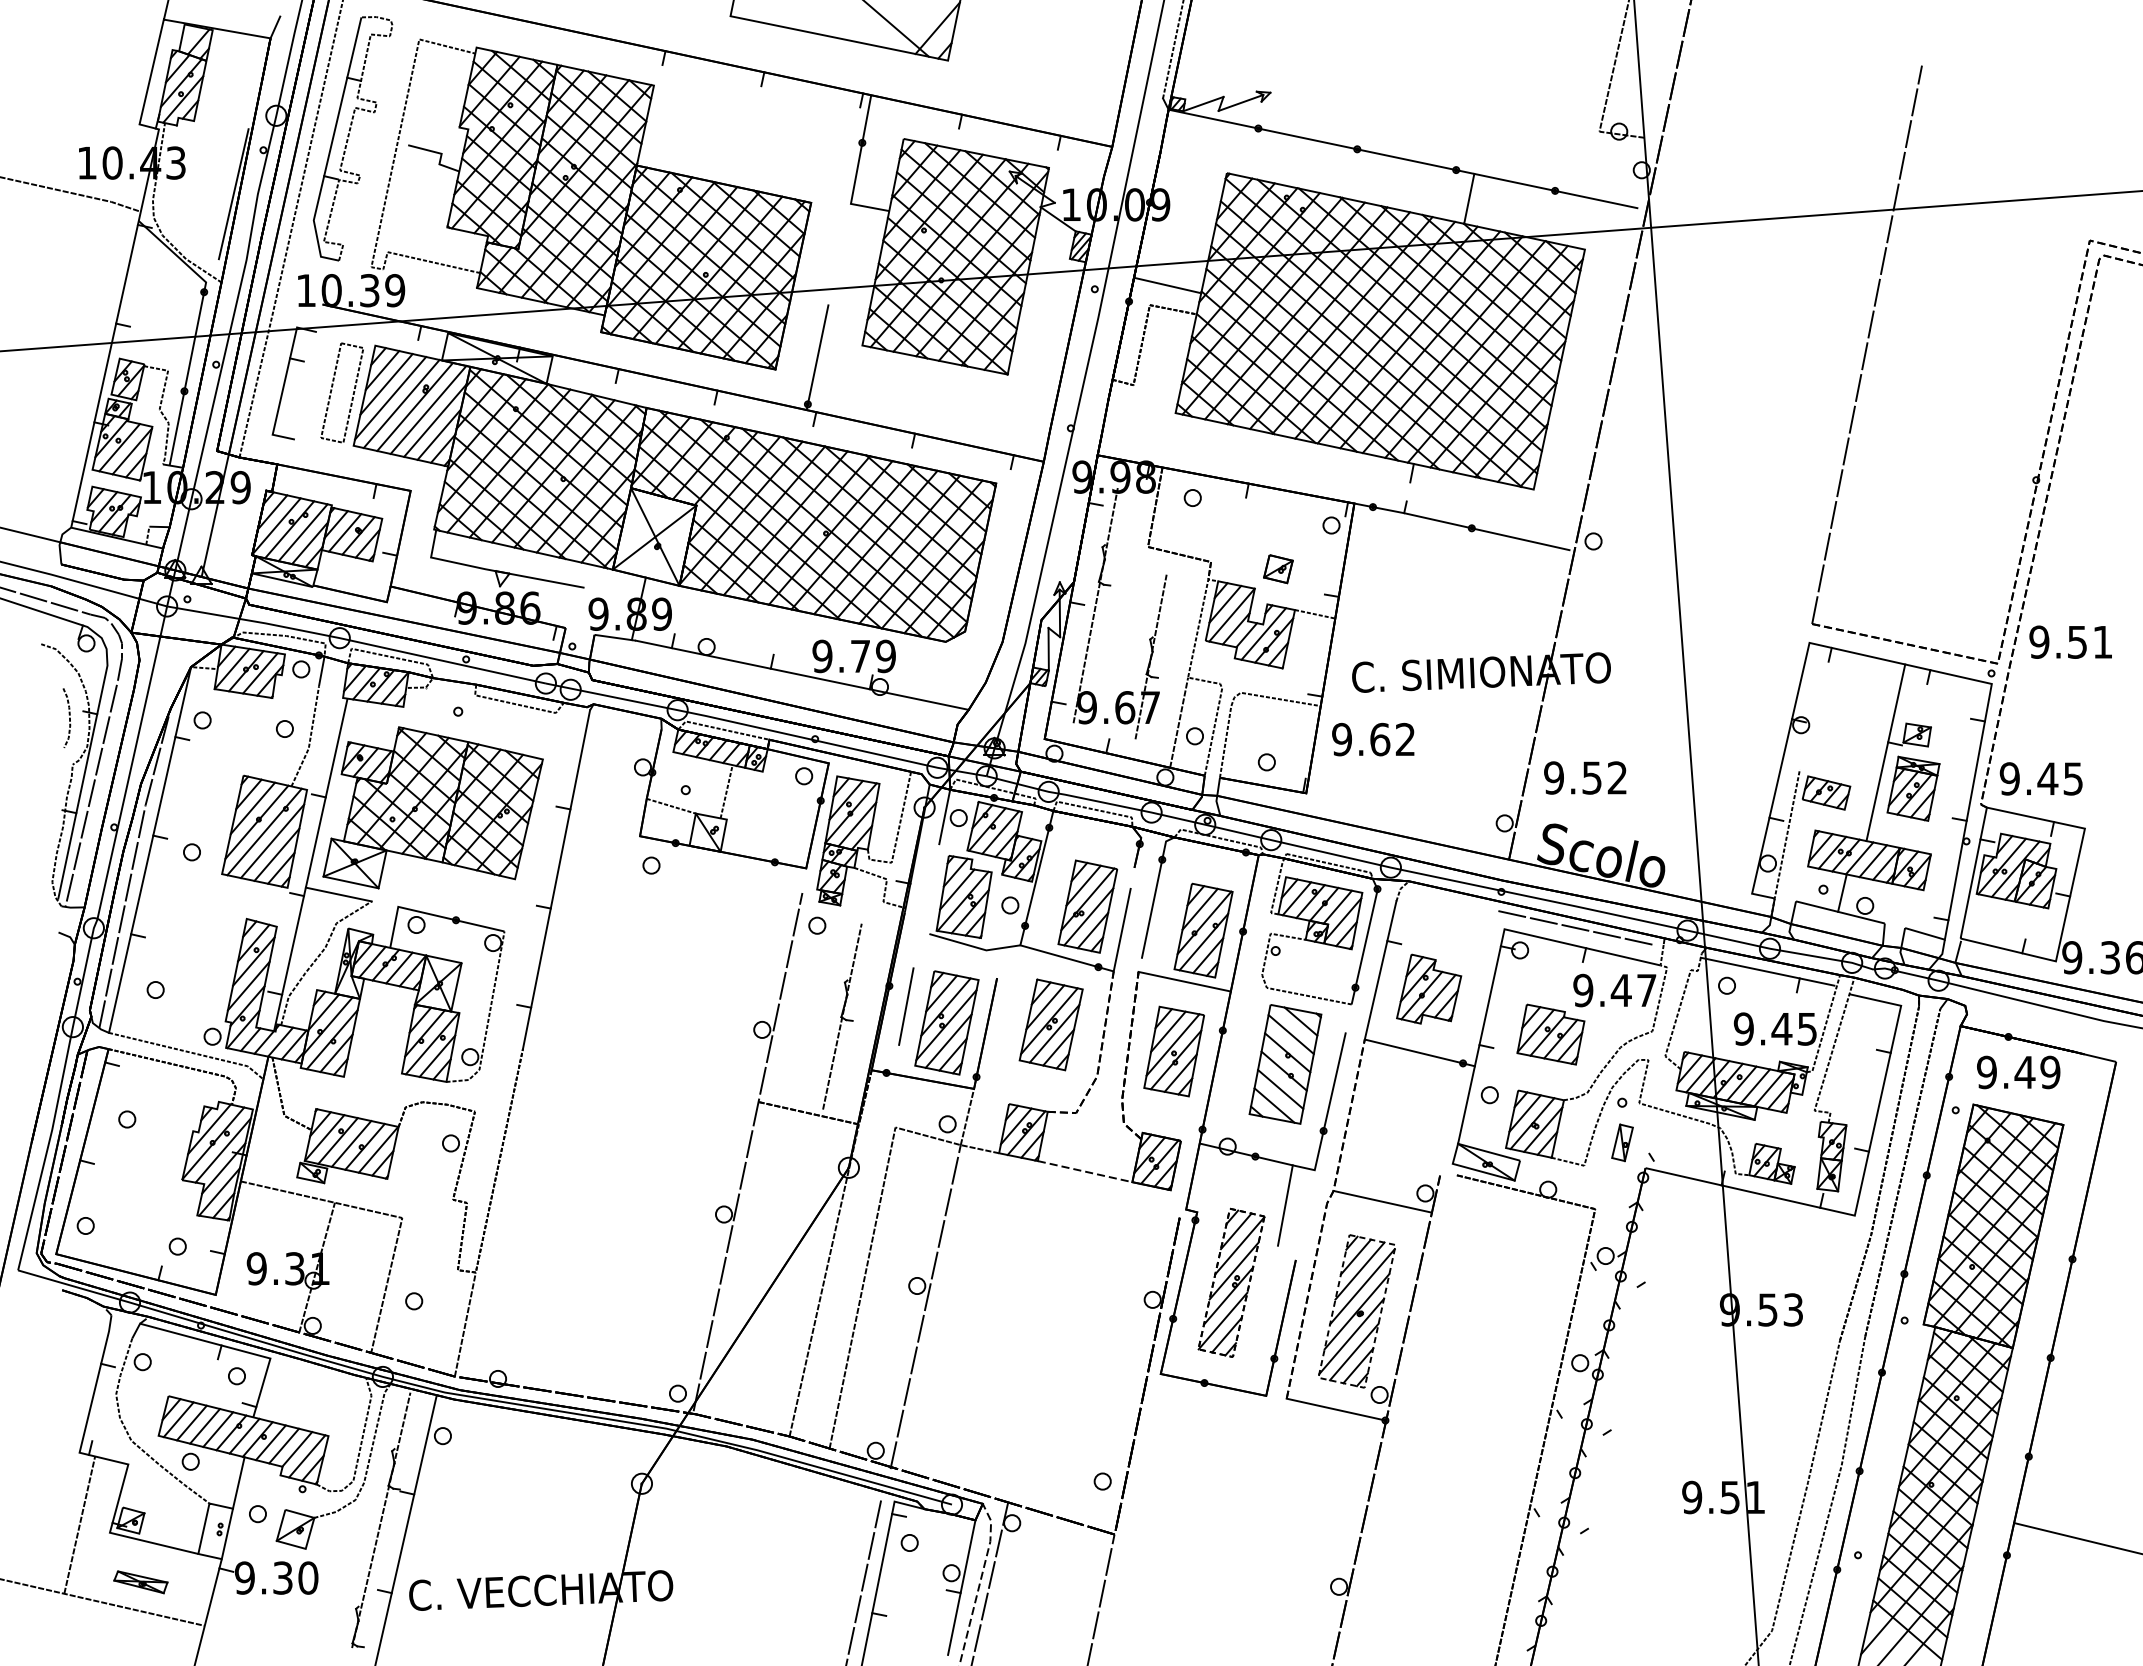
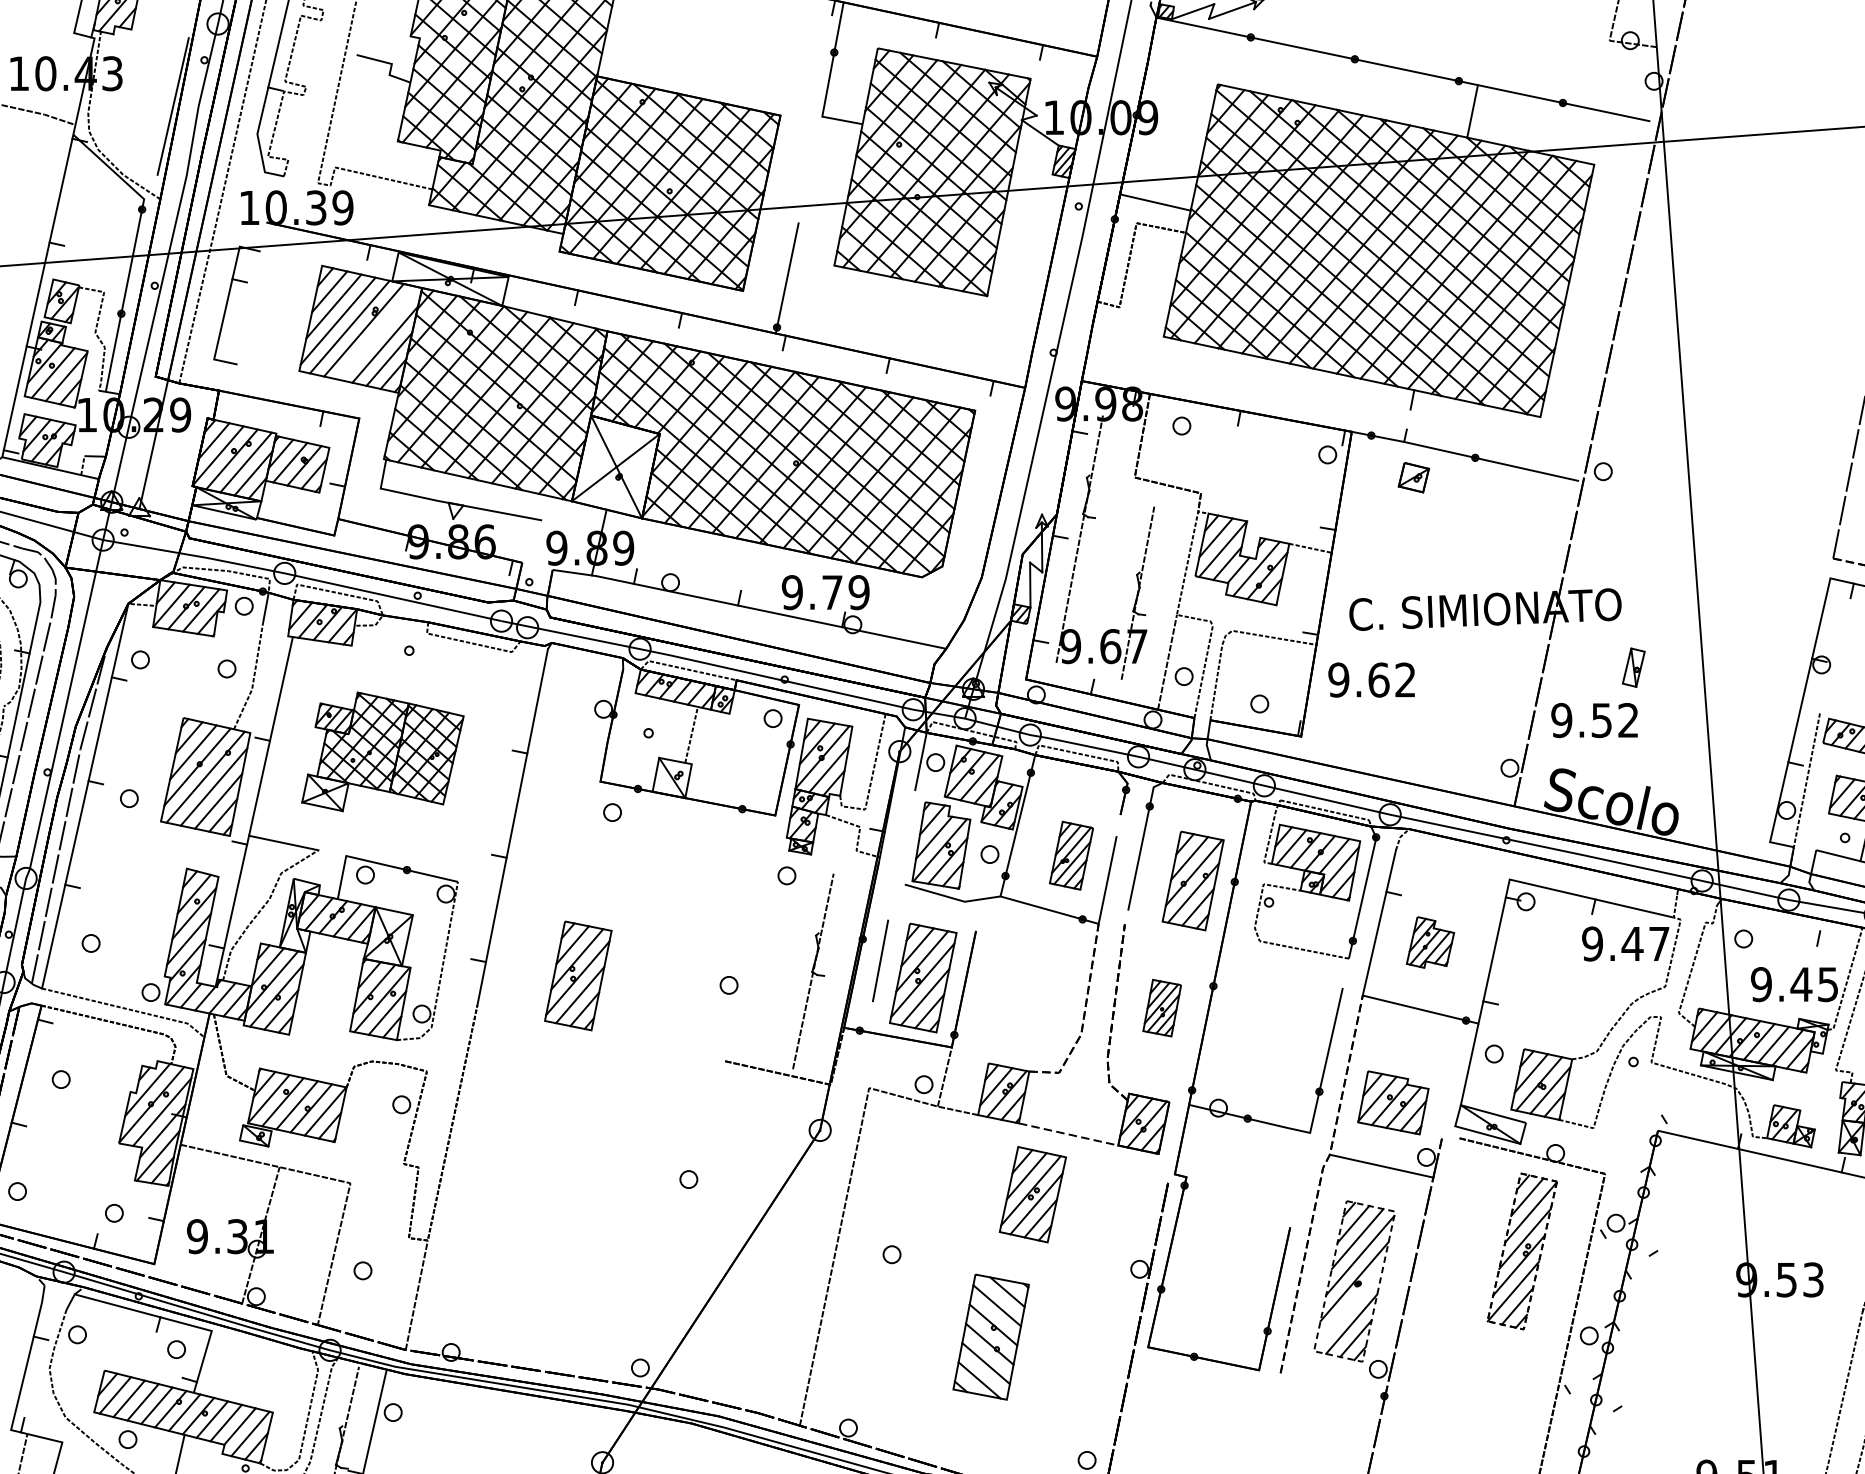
part: (332, 390) -> (277, 312), removed
line: (428, 409) -> (378, 332), removed
part: (1278, 569) -> (1413, 478), moved
line: (670, 805) -> (632, 749), removed
part: (432, 807) -> (382, 751), size x0.7
part: (1087, 906) -> (1071, 855), size x0.7
line: (1577, 928) -> (1586, 878), removed
line: (1767, 971) -> (1786, 923), removed
line: (1184, 981) -> (1173, 934), removed
part: (1429, 988) -> (1430, 941), size x0.7
part: (618, 1020) -> (577, 975), added
part: (1050, 1024) -> (1032, 1194), moved
part: (1550, 1034) -> (1392, 1102), moved
part: (1173, 1051) -> (1161, 1008), size x0.6
part: (1285, 1064) -> (991, 1337), moved
part: (1622, 1142) -> (1633, 667), moved
line: (747, 1152) -> (713, 1114), removed
line: (1285, 1205) -> (1279, 1170), removed
line: (823, 1280) -> (793, 1248), removed
part: (1231, 1282) -> (1522, 1251), moved
line: (925, 1307) -> (900, 1277), removed
line: (1351, 1336) -> (1348, 1307), removed
line: (1336, 1409) -> (1332, 1384), removed

